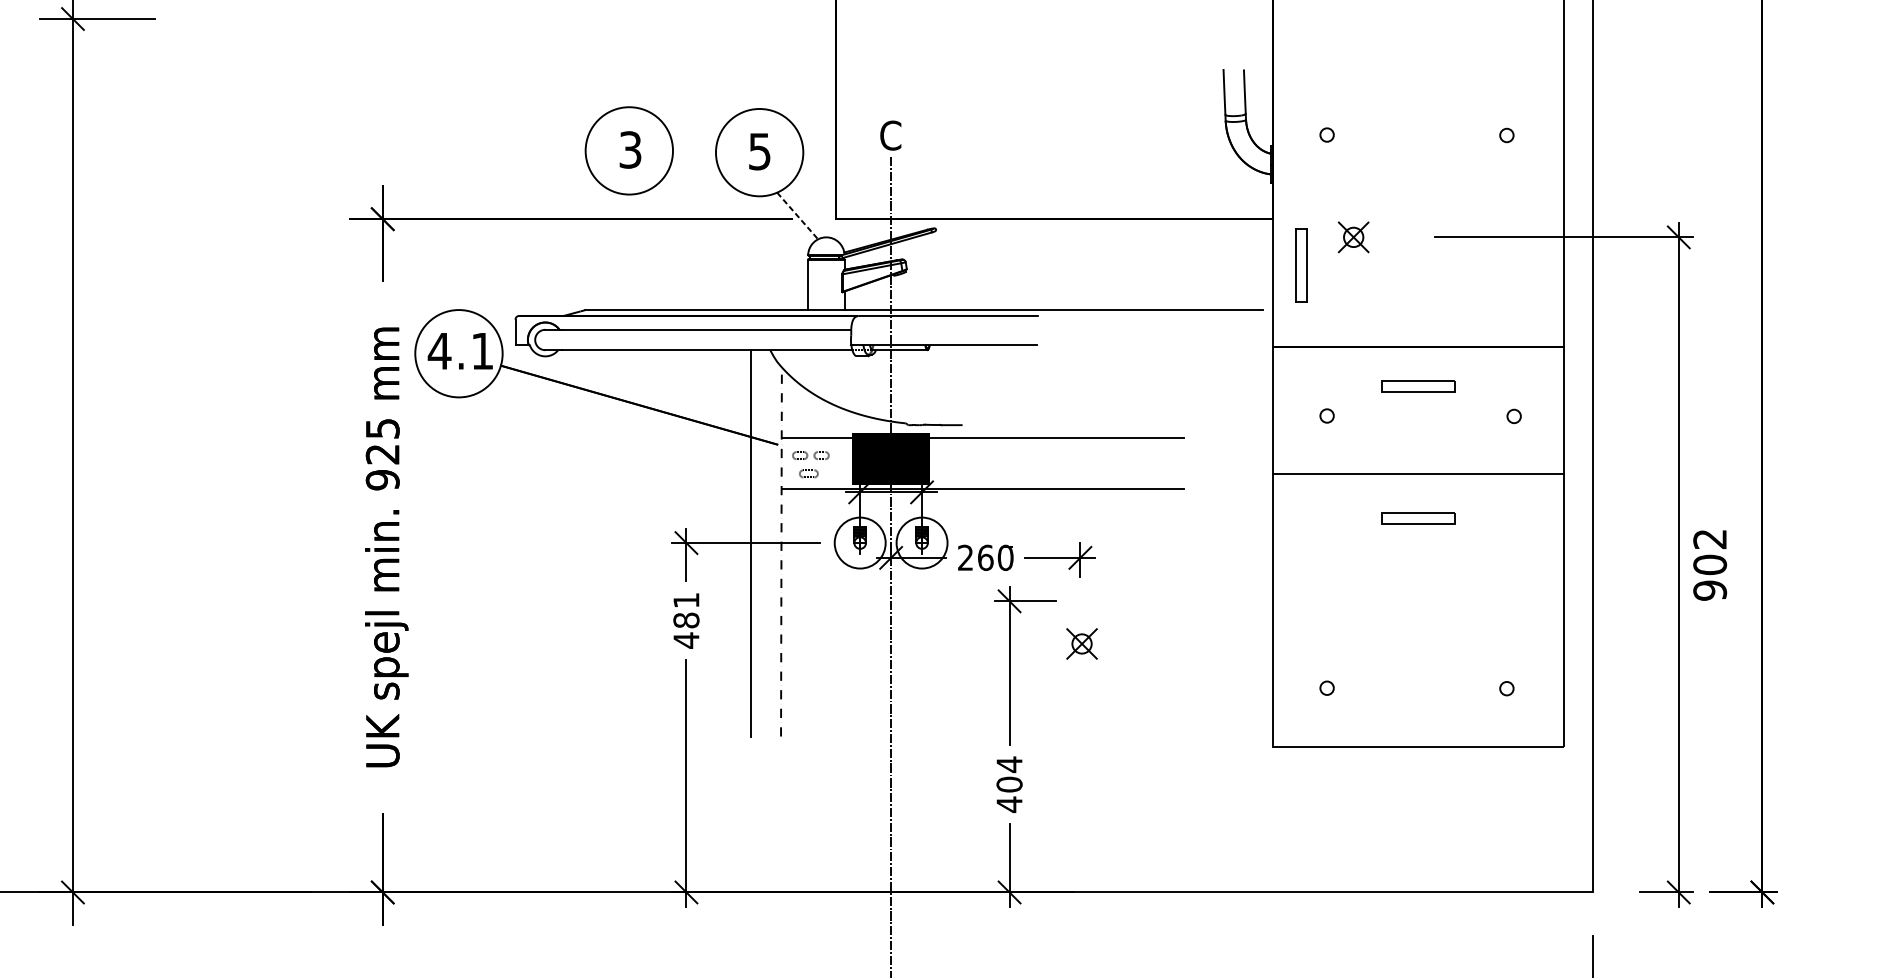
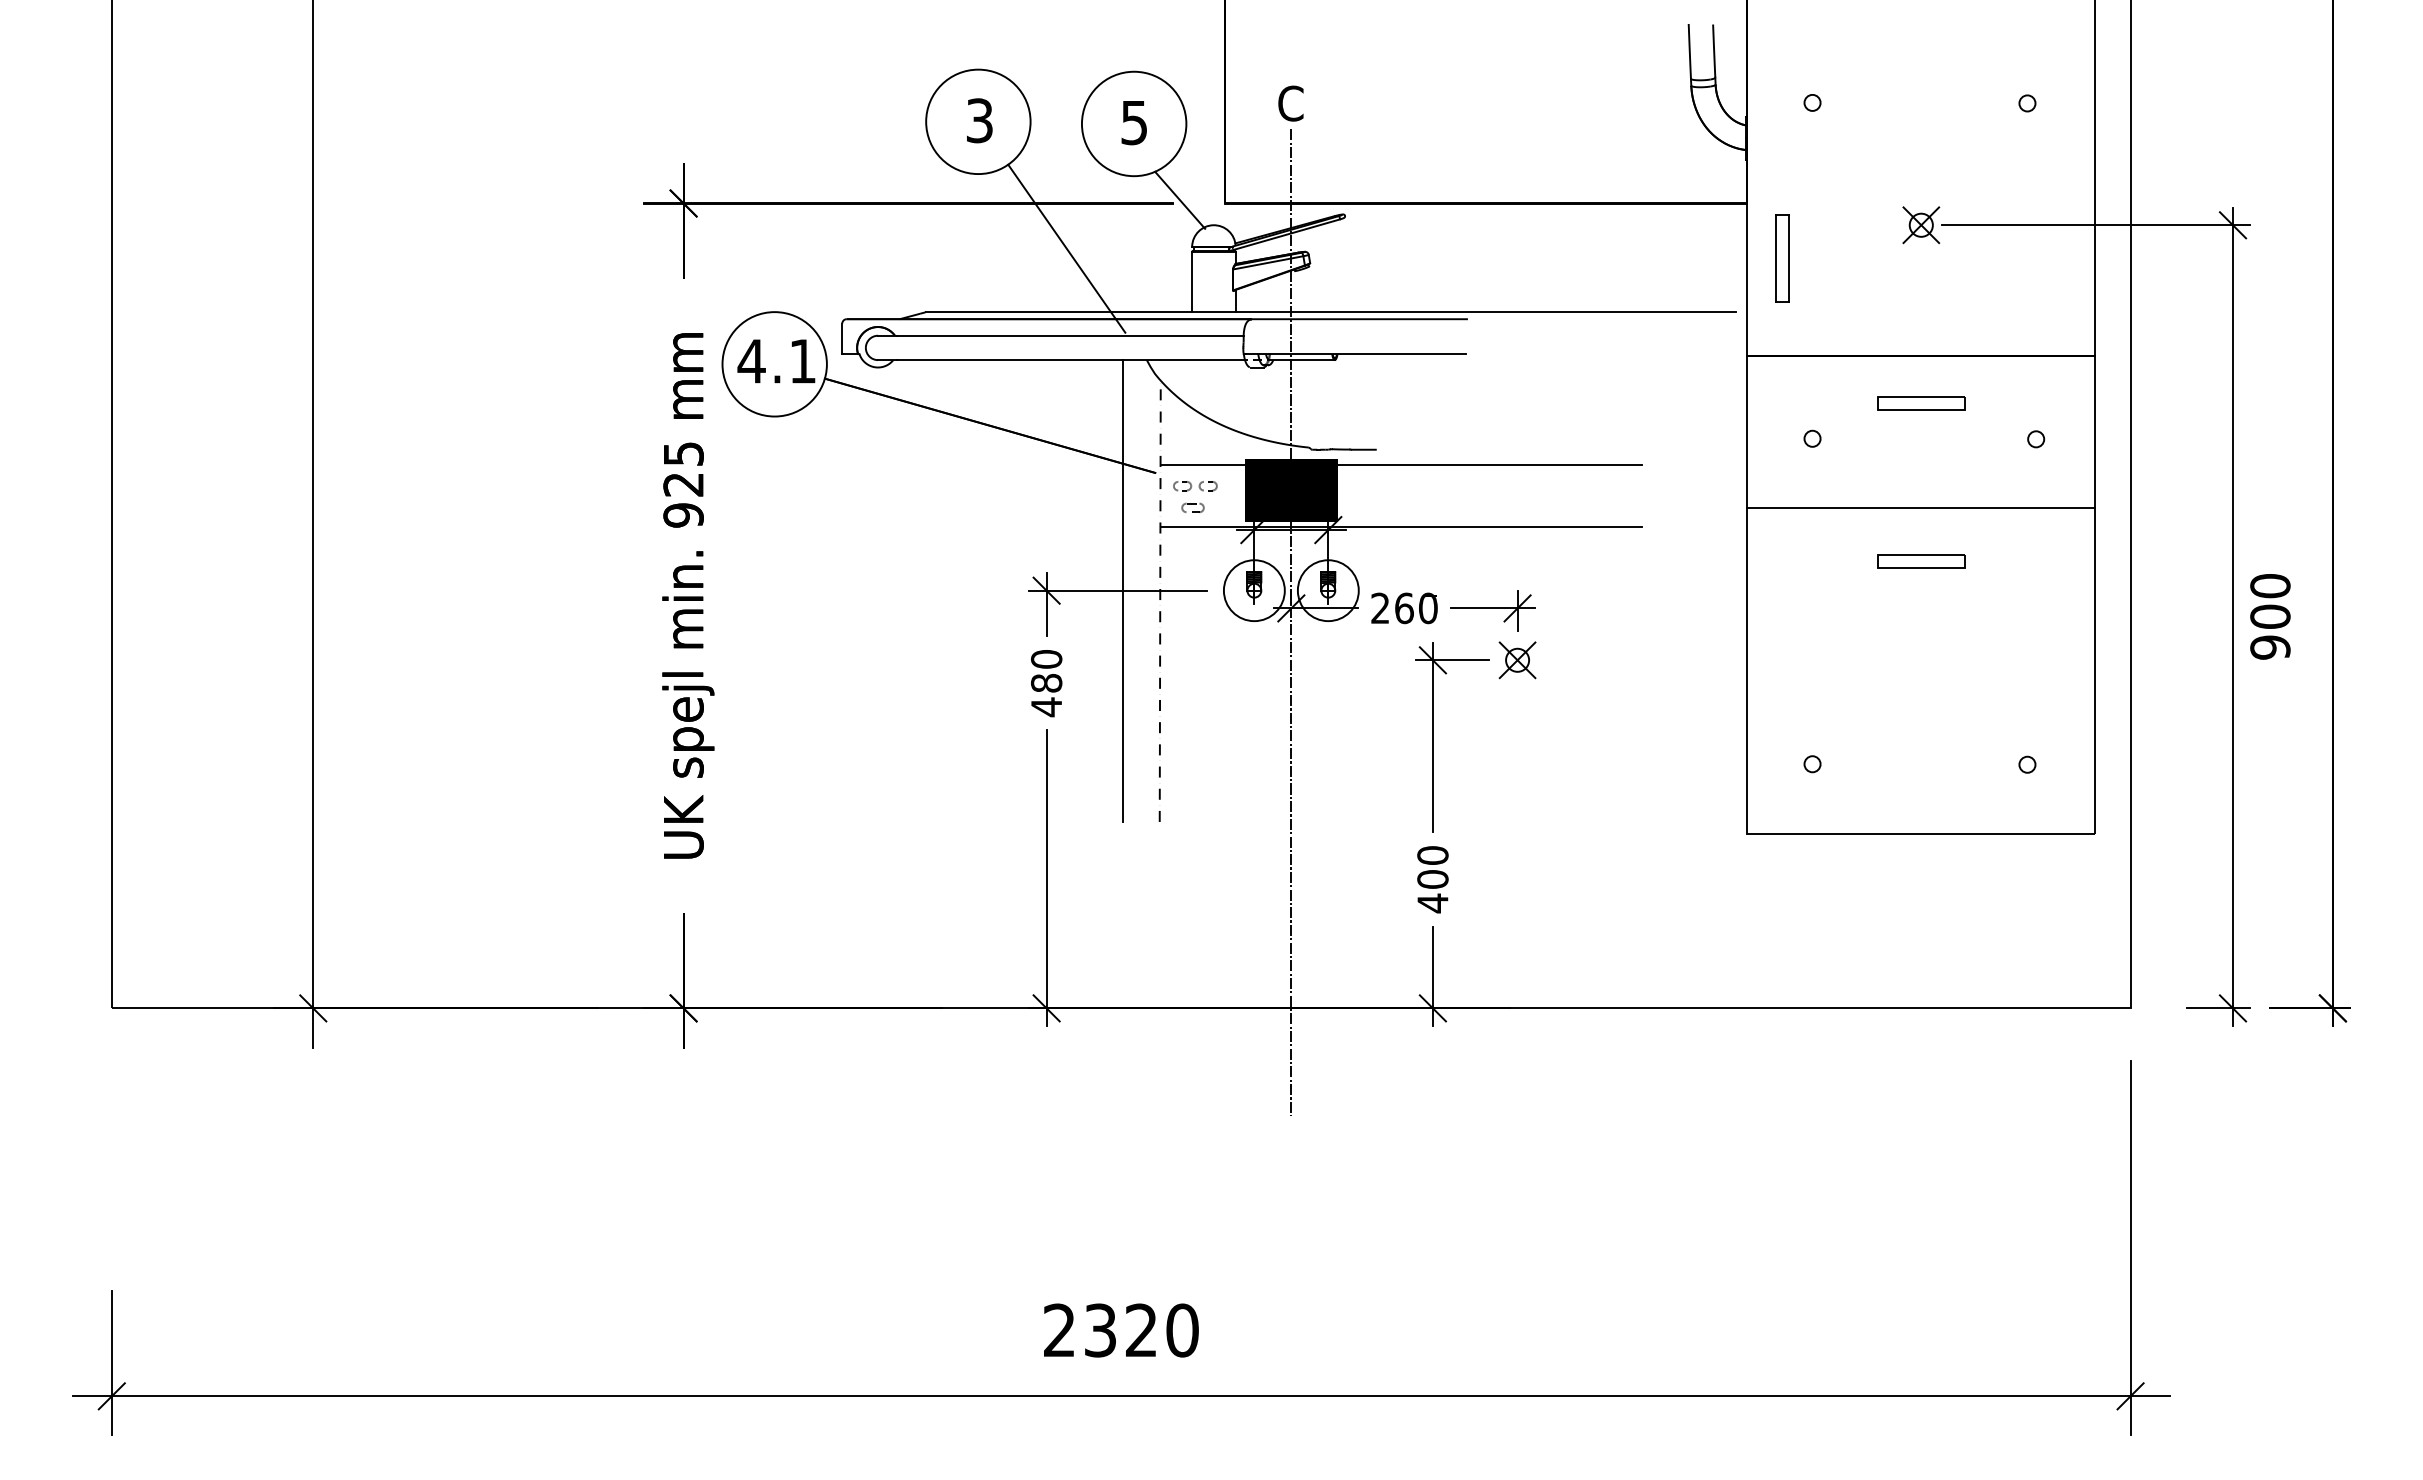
line: (798, 216) -> (1180, 200), dashed -> solid
part: (1353, 237) -> (1921, 225), moved
line: (703, 256) -> (1066, 248), added
text: (1710, 539) -> (2270, 586), 902 -> 900
text: (686, 600) -> (1046, 659), 481 -> 480
part: (1081, 644) -> (1517, 660), moved
text: (1009, 764) -> (1432, 855), 404 -> 400

